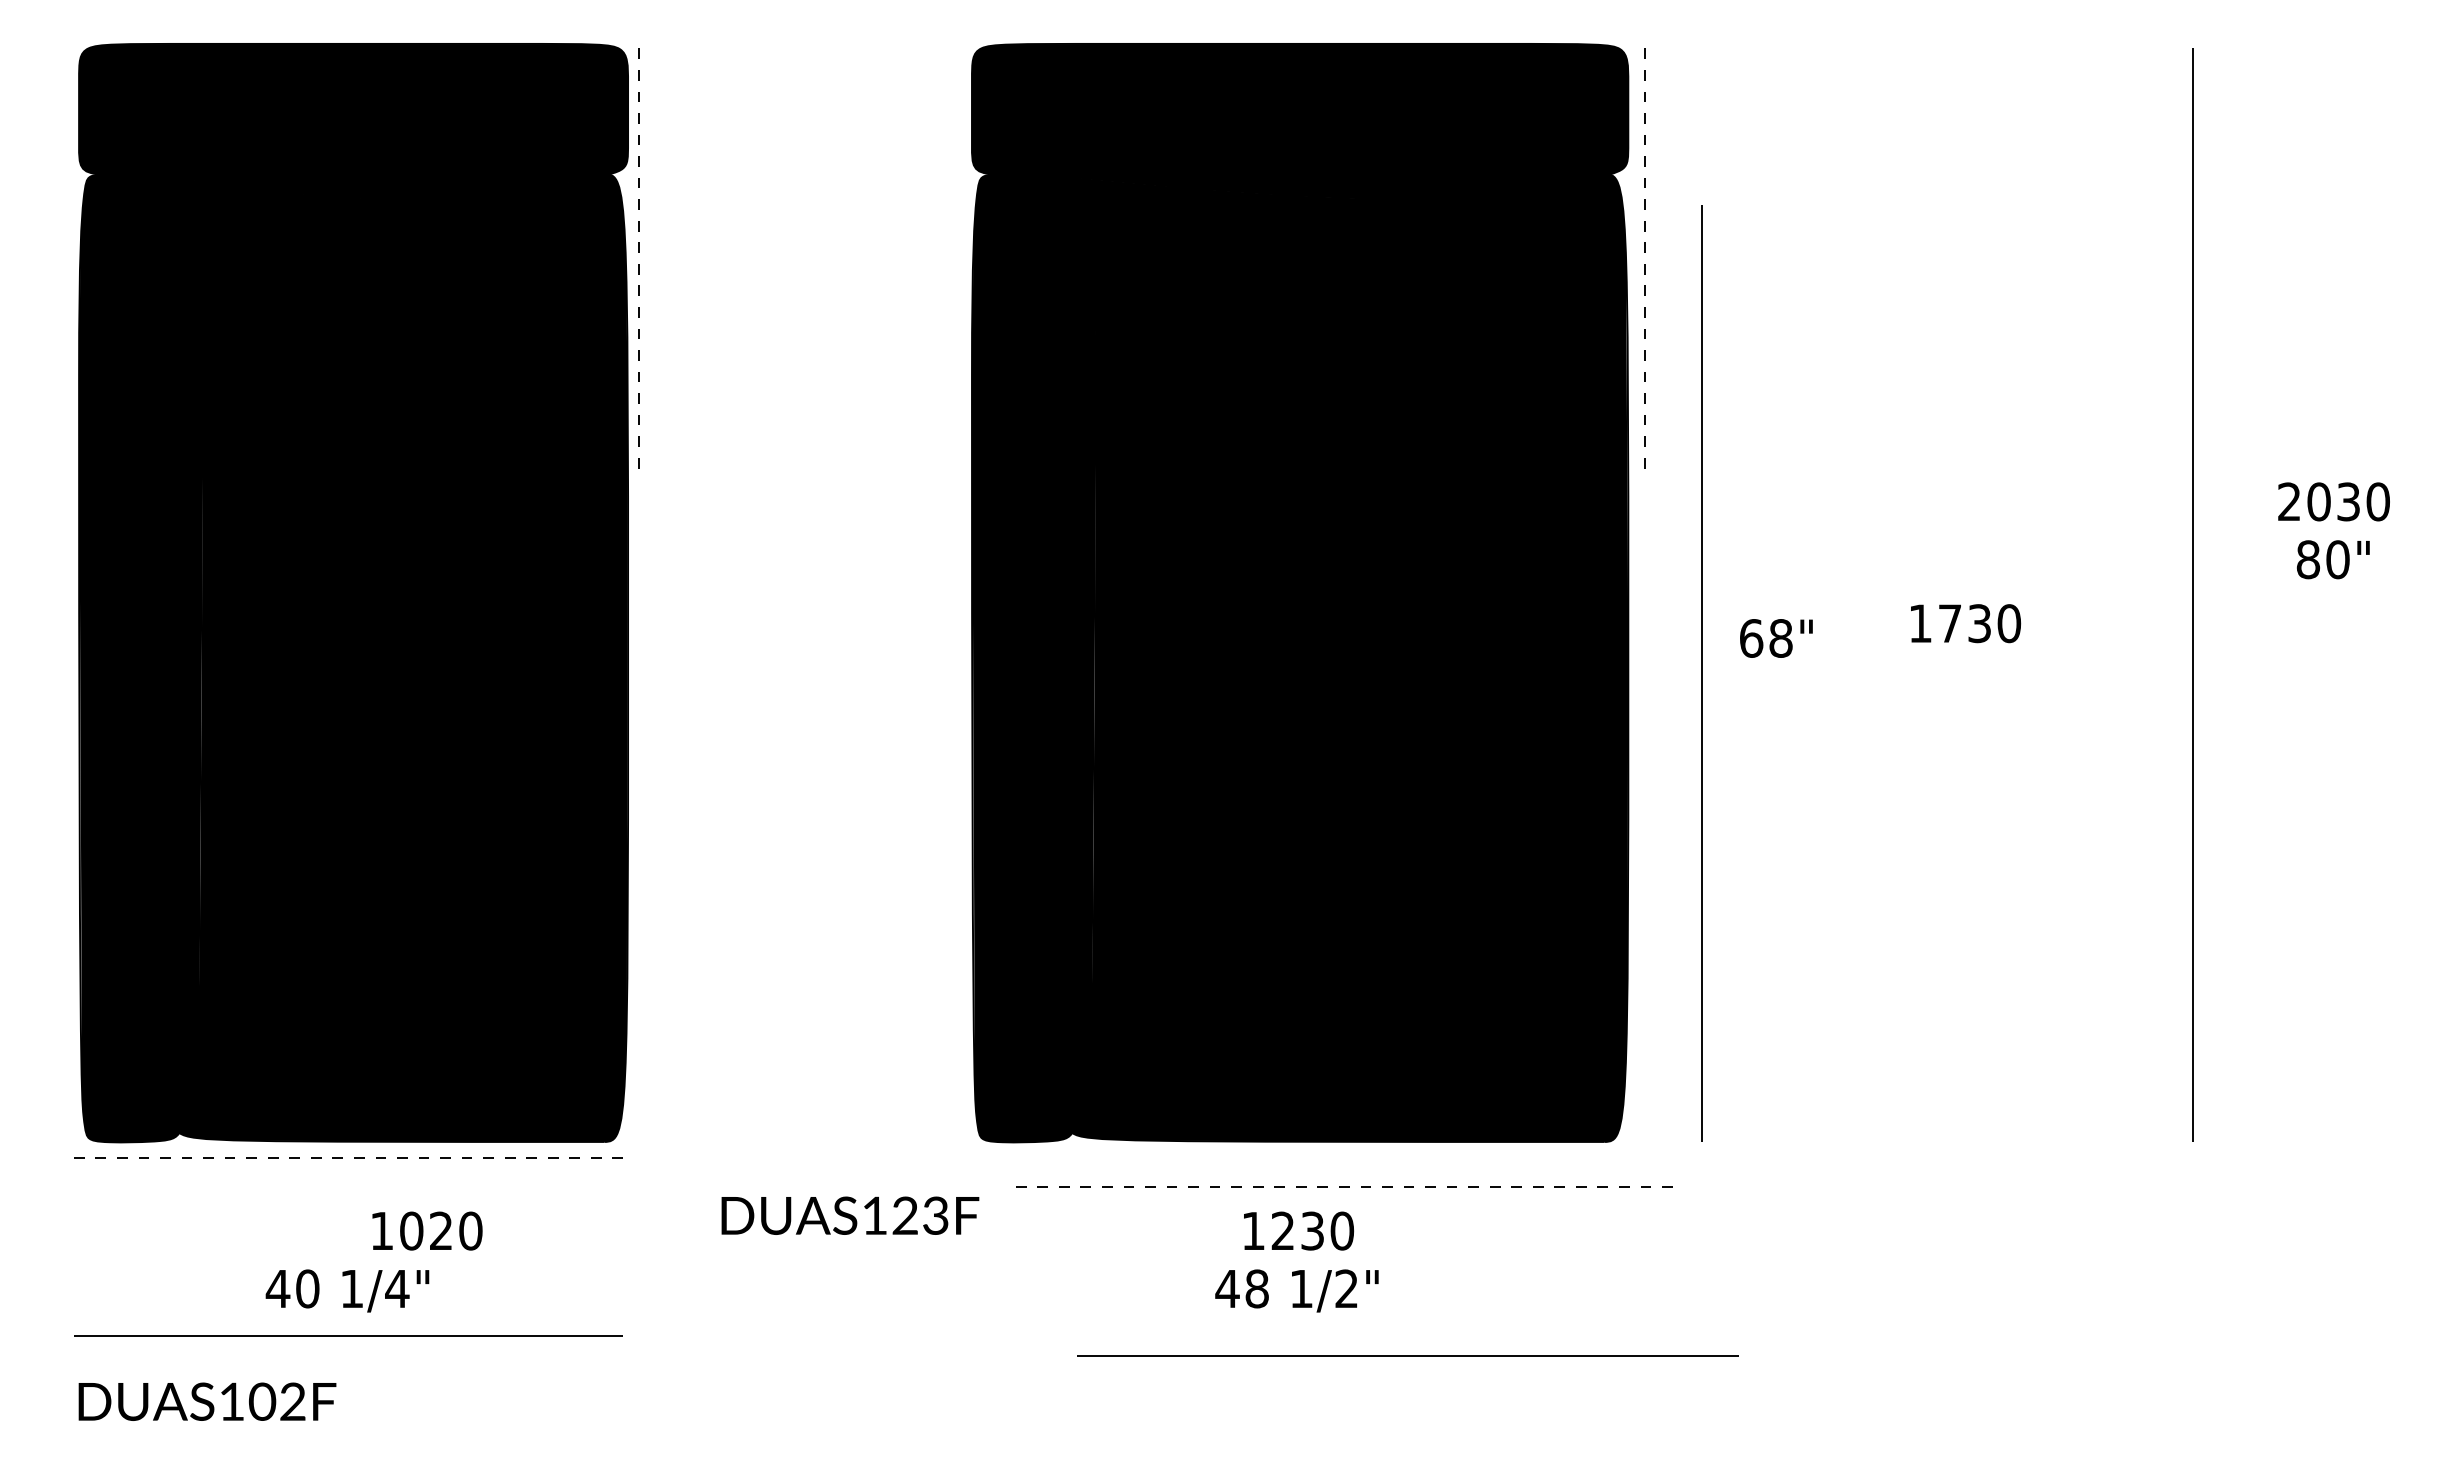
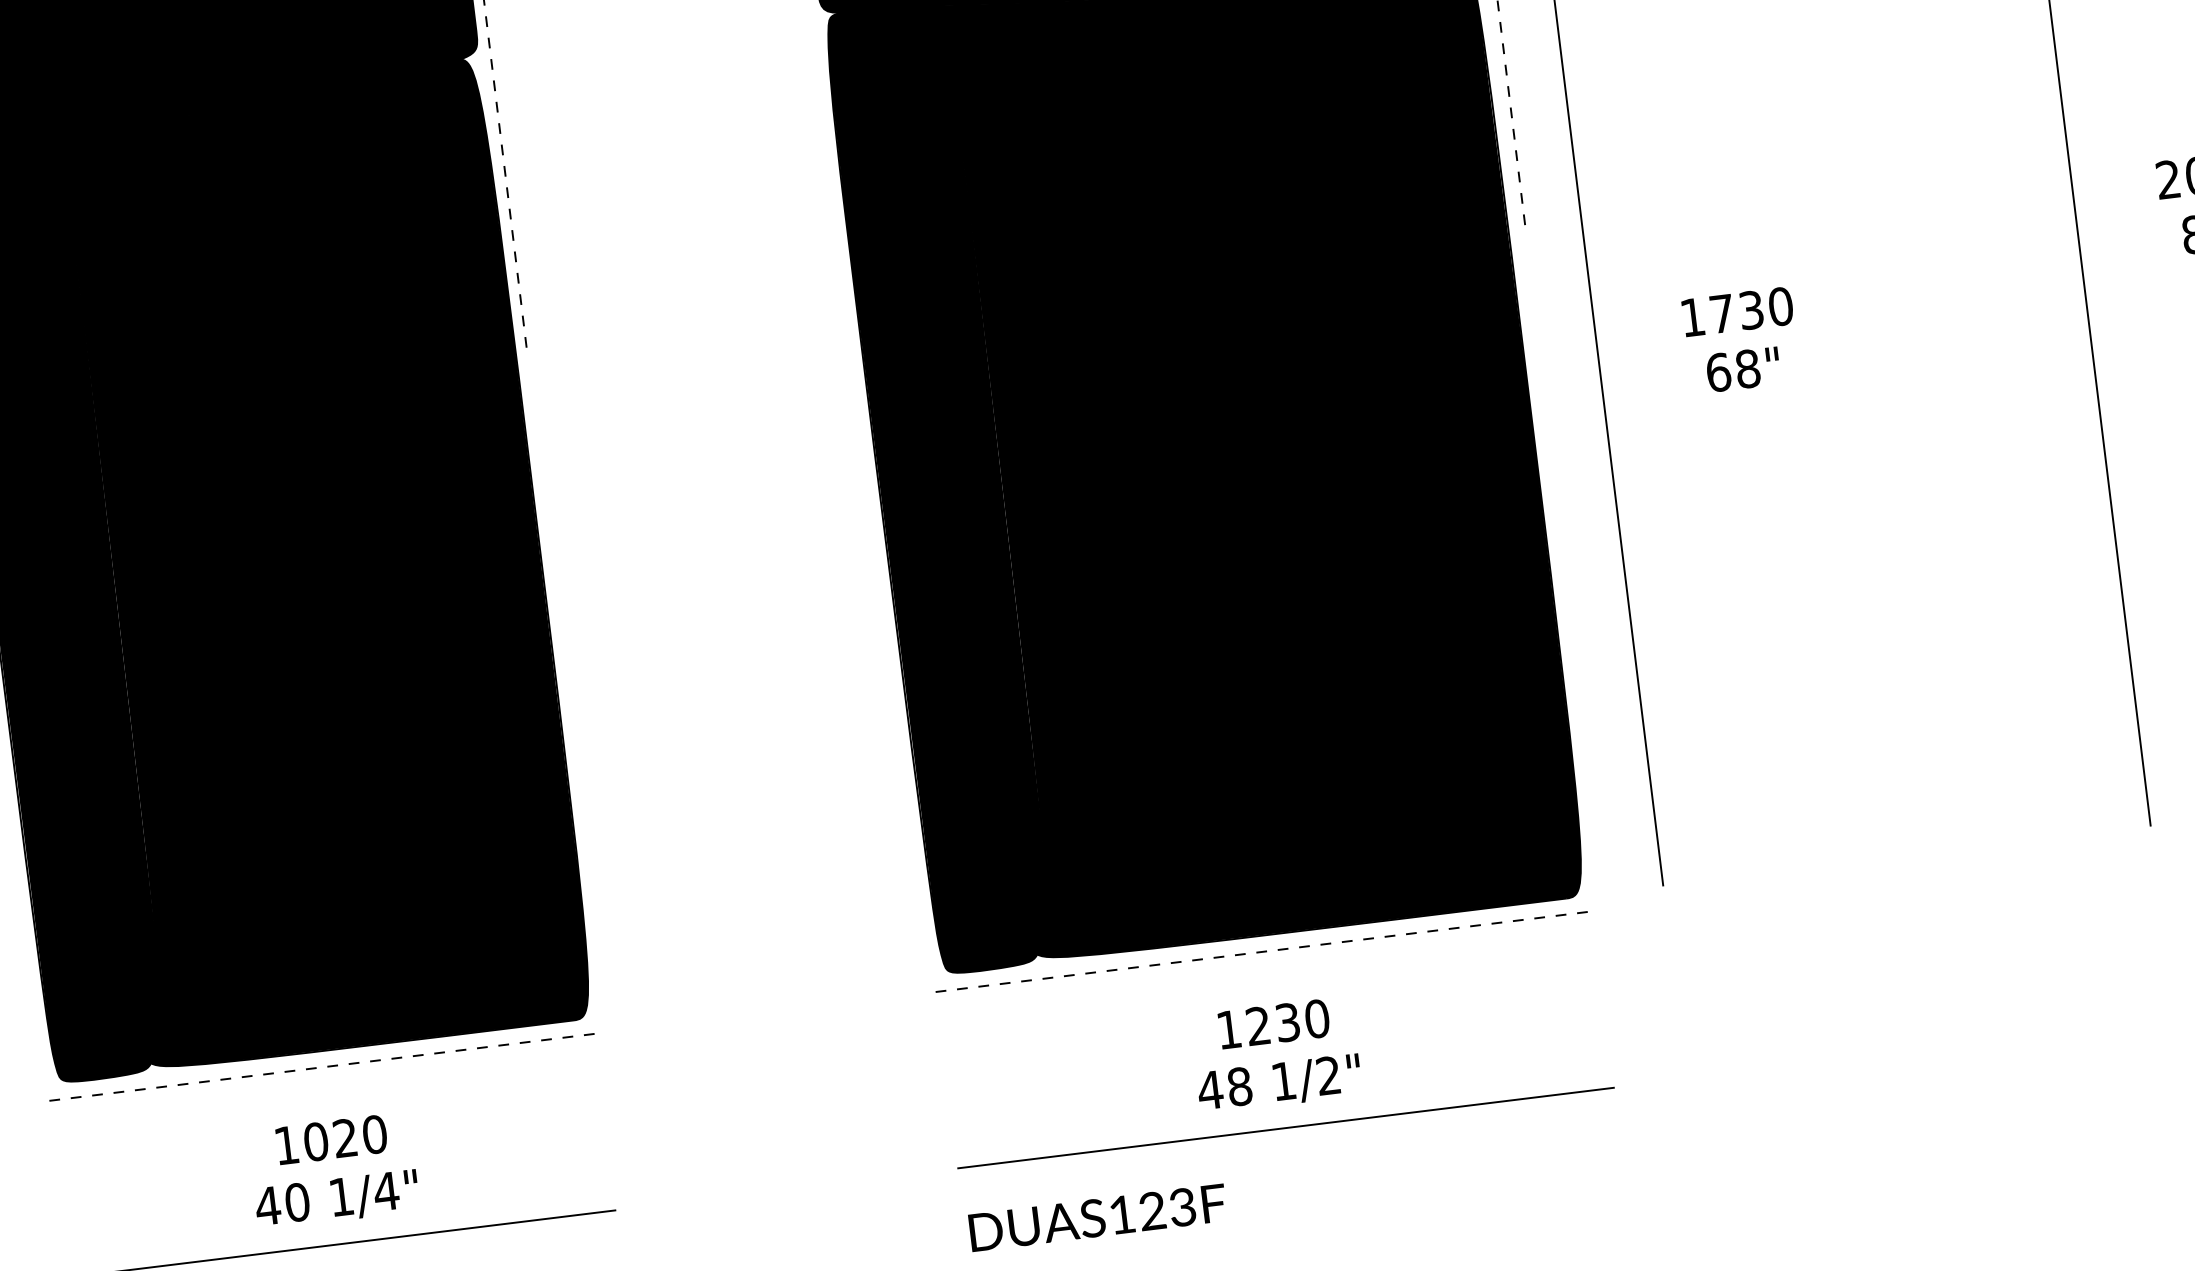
text: (1966, 623) -> (1738, 311), moved
text: (1776, 638) -> (1743, 369), moved
line: (1344, 1186) -> (1261, 951), moved
text: (850, 1215) -> (1098, 1217), moved
text: (427, 1230) -> (331, 1139), moved
line: (1407, 1355) -> (1285, 1128), moved

